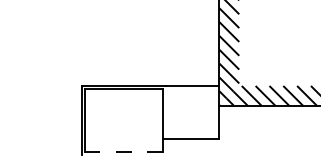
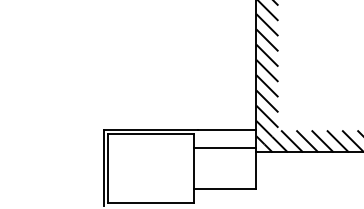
line: (191, 101) -> (225, 147), added
line: (124, 151) -> (151, 202), dashed -> solid

